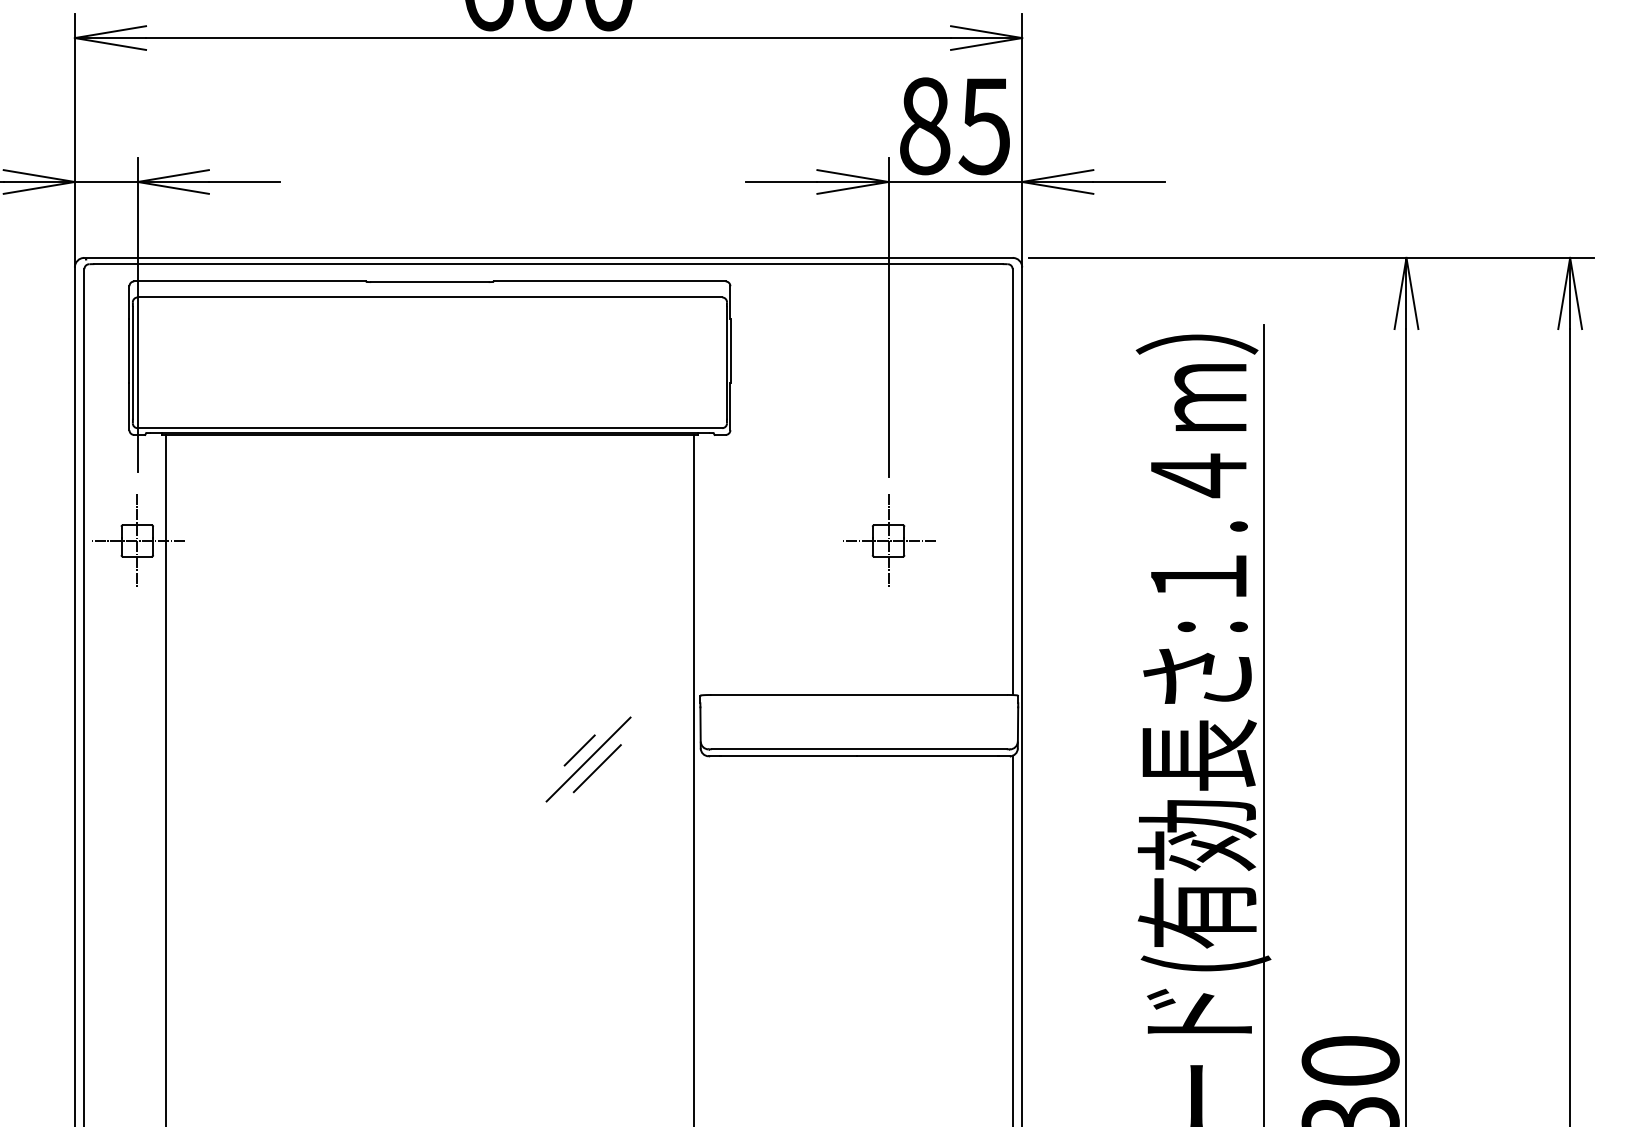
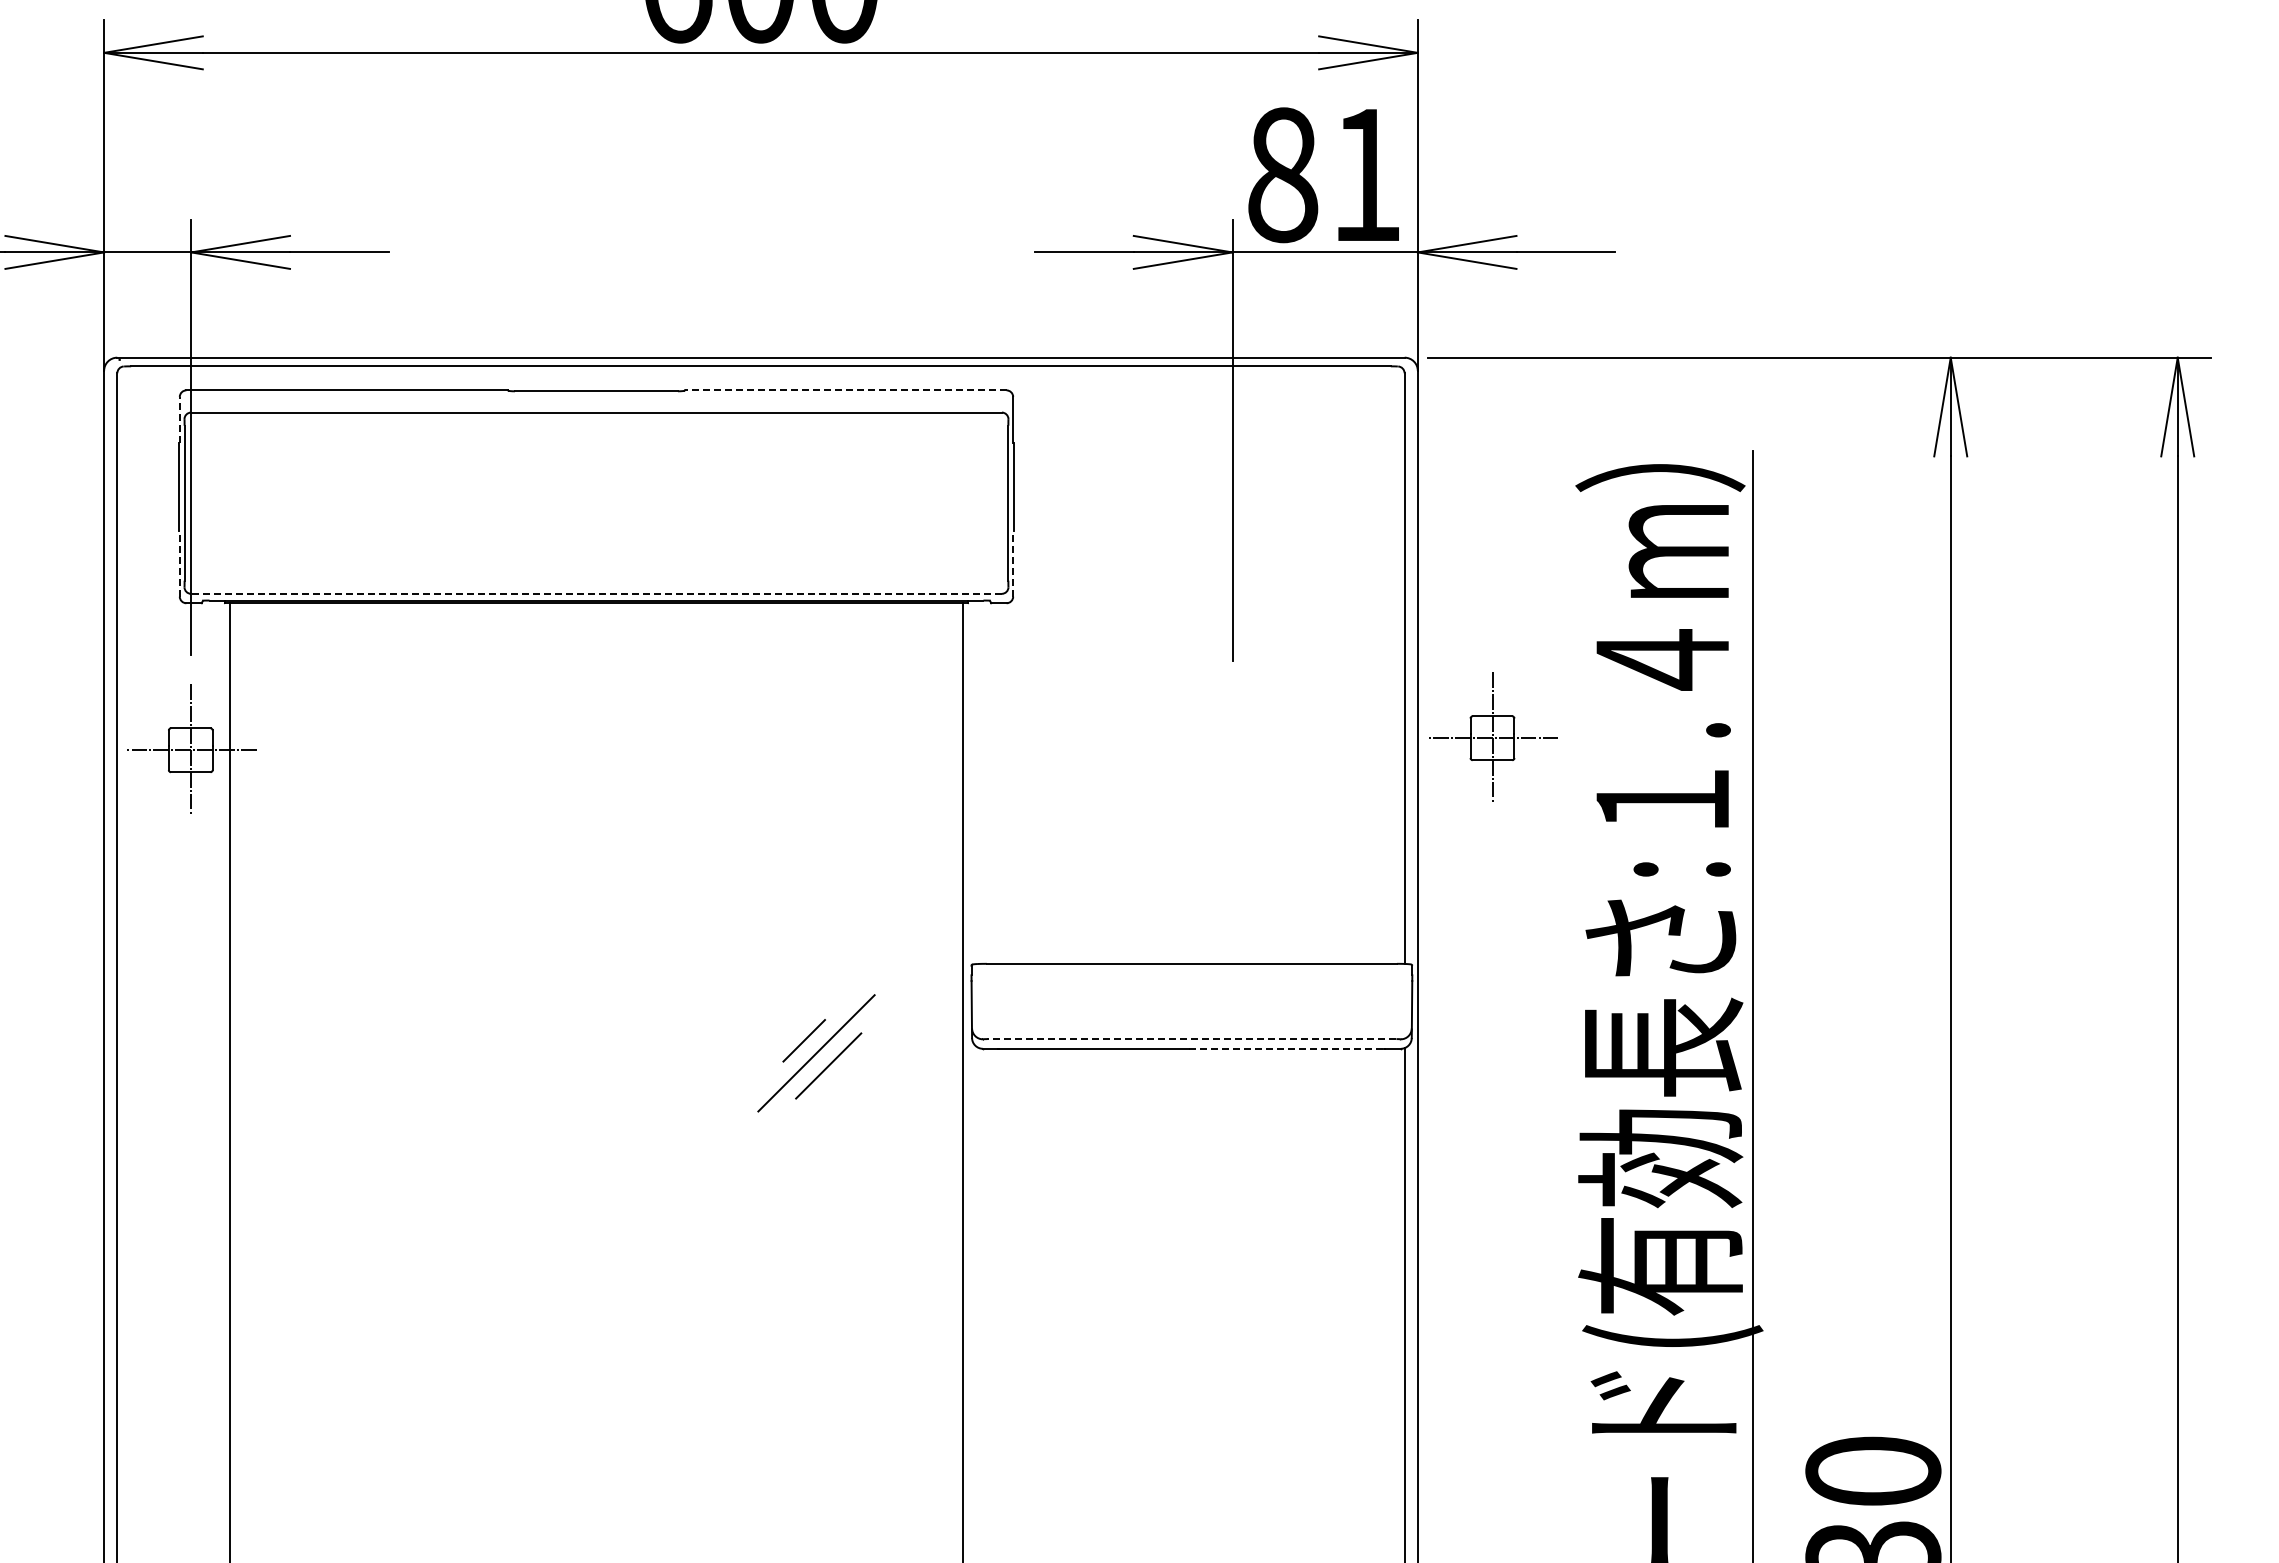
text: (983, 127) -> (1364, 176), 85 -> 81
line: (609, 281) -> (845, 390), solid -> dashed
line: (129, 302) -> (179, 419), solid -> dashed
line: (129, 406) -> (179, 563), solid -> dashed
line: (730, 406) -> (1013, 563), solid -> dashed
line: (429, 427) -> (595, 593), solid -> dashed
part: (889, 539) -> (1493, 736), moved
line: (858, 749) -> (1191, 1039), solid -> dashed
line: (927, 756) -> (1286, 1048), solid -> dashed

